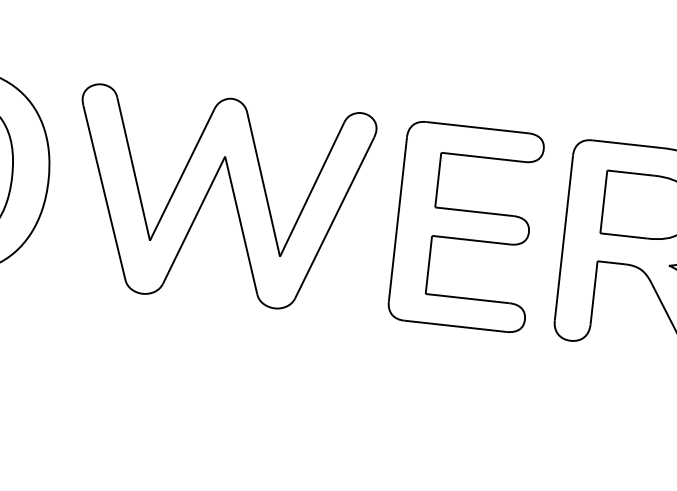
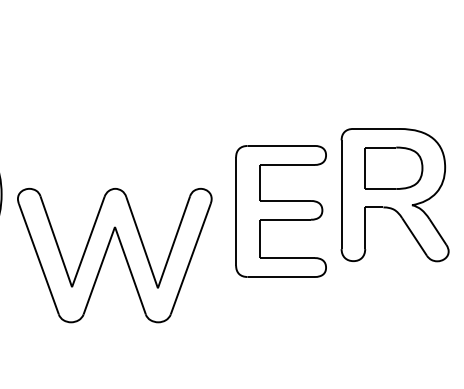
part: (209, 192) -> (107, 251), moved
part: (465, 226) -> (280, 211), moved

